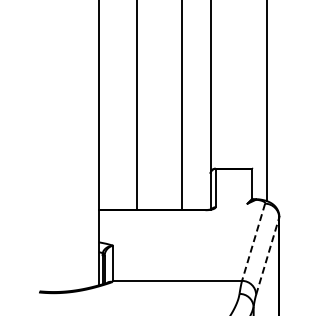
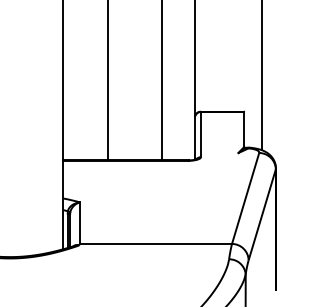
line: (253, 242) -> (245, 198), dashed -> solid
line: (267, 256) -> (262, 215), dashed -> solid

